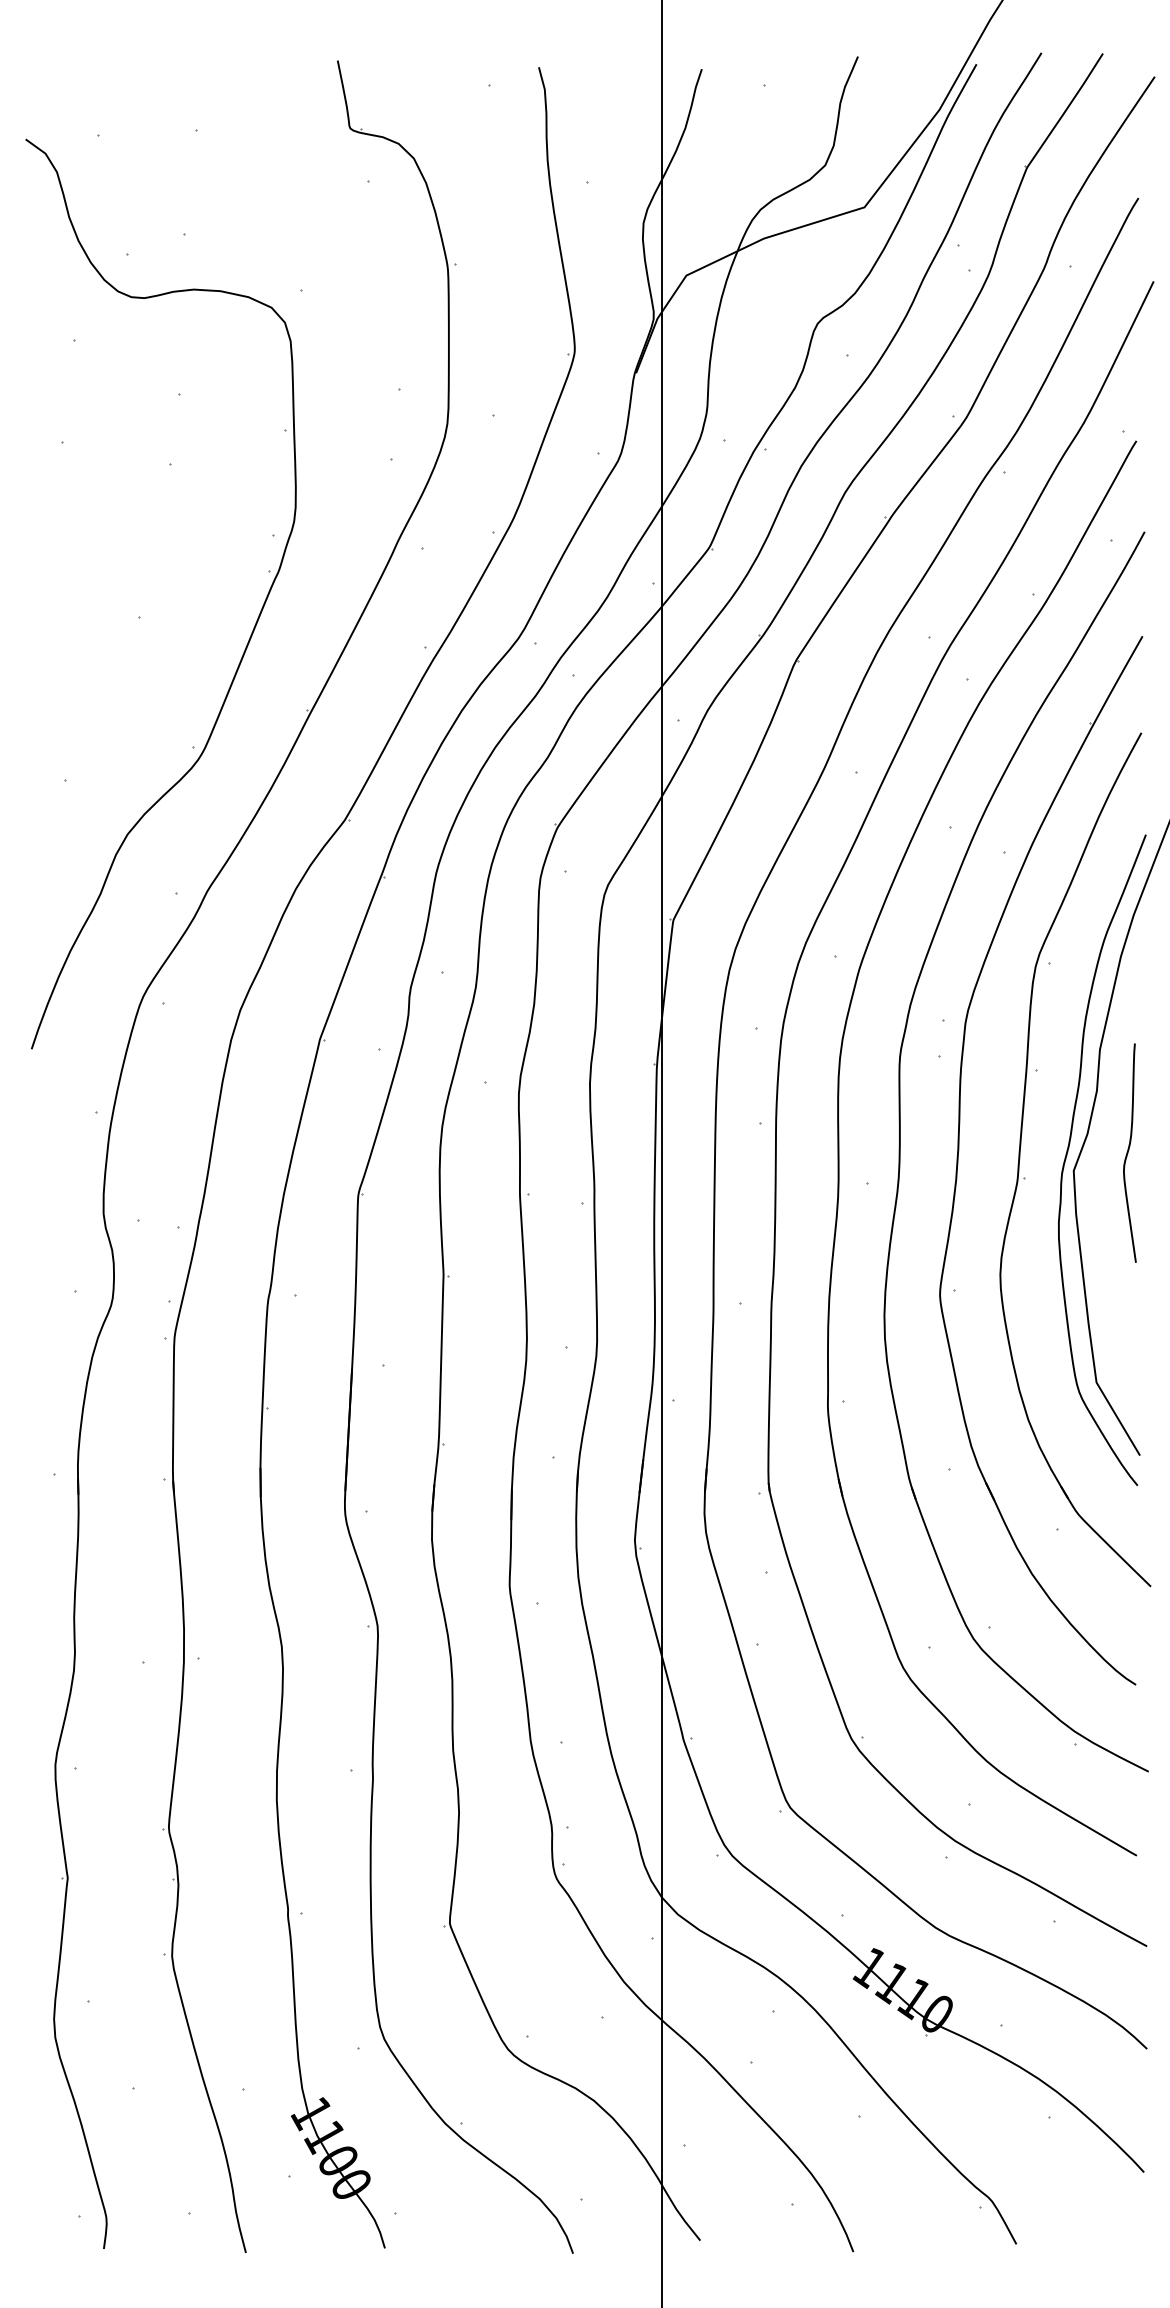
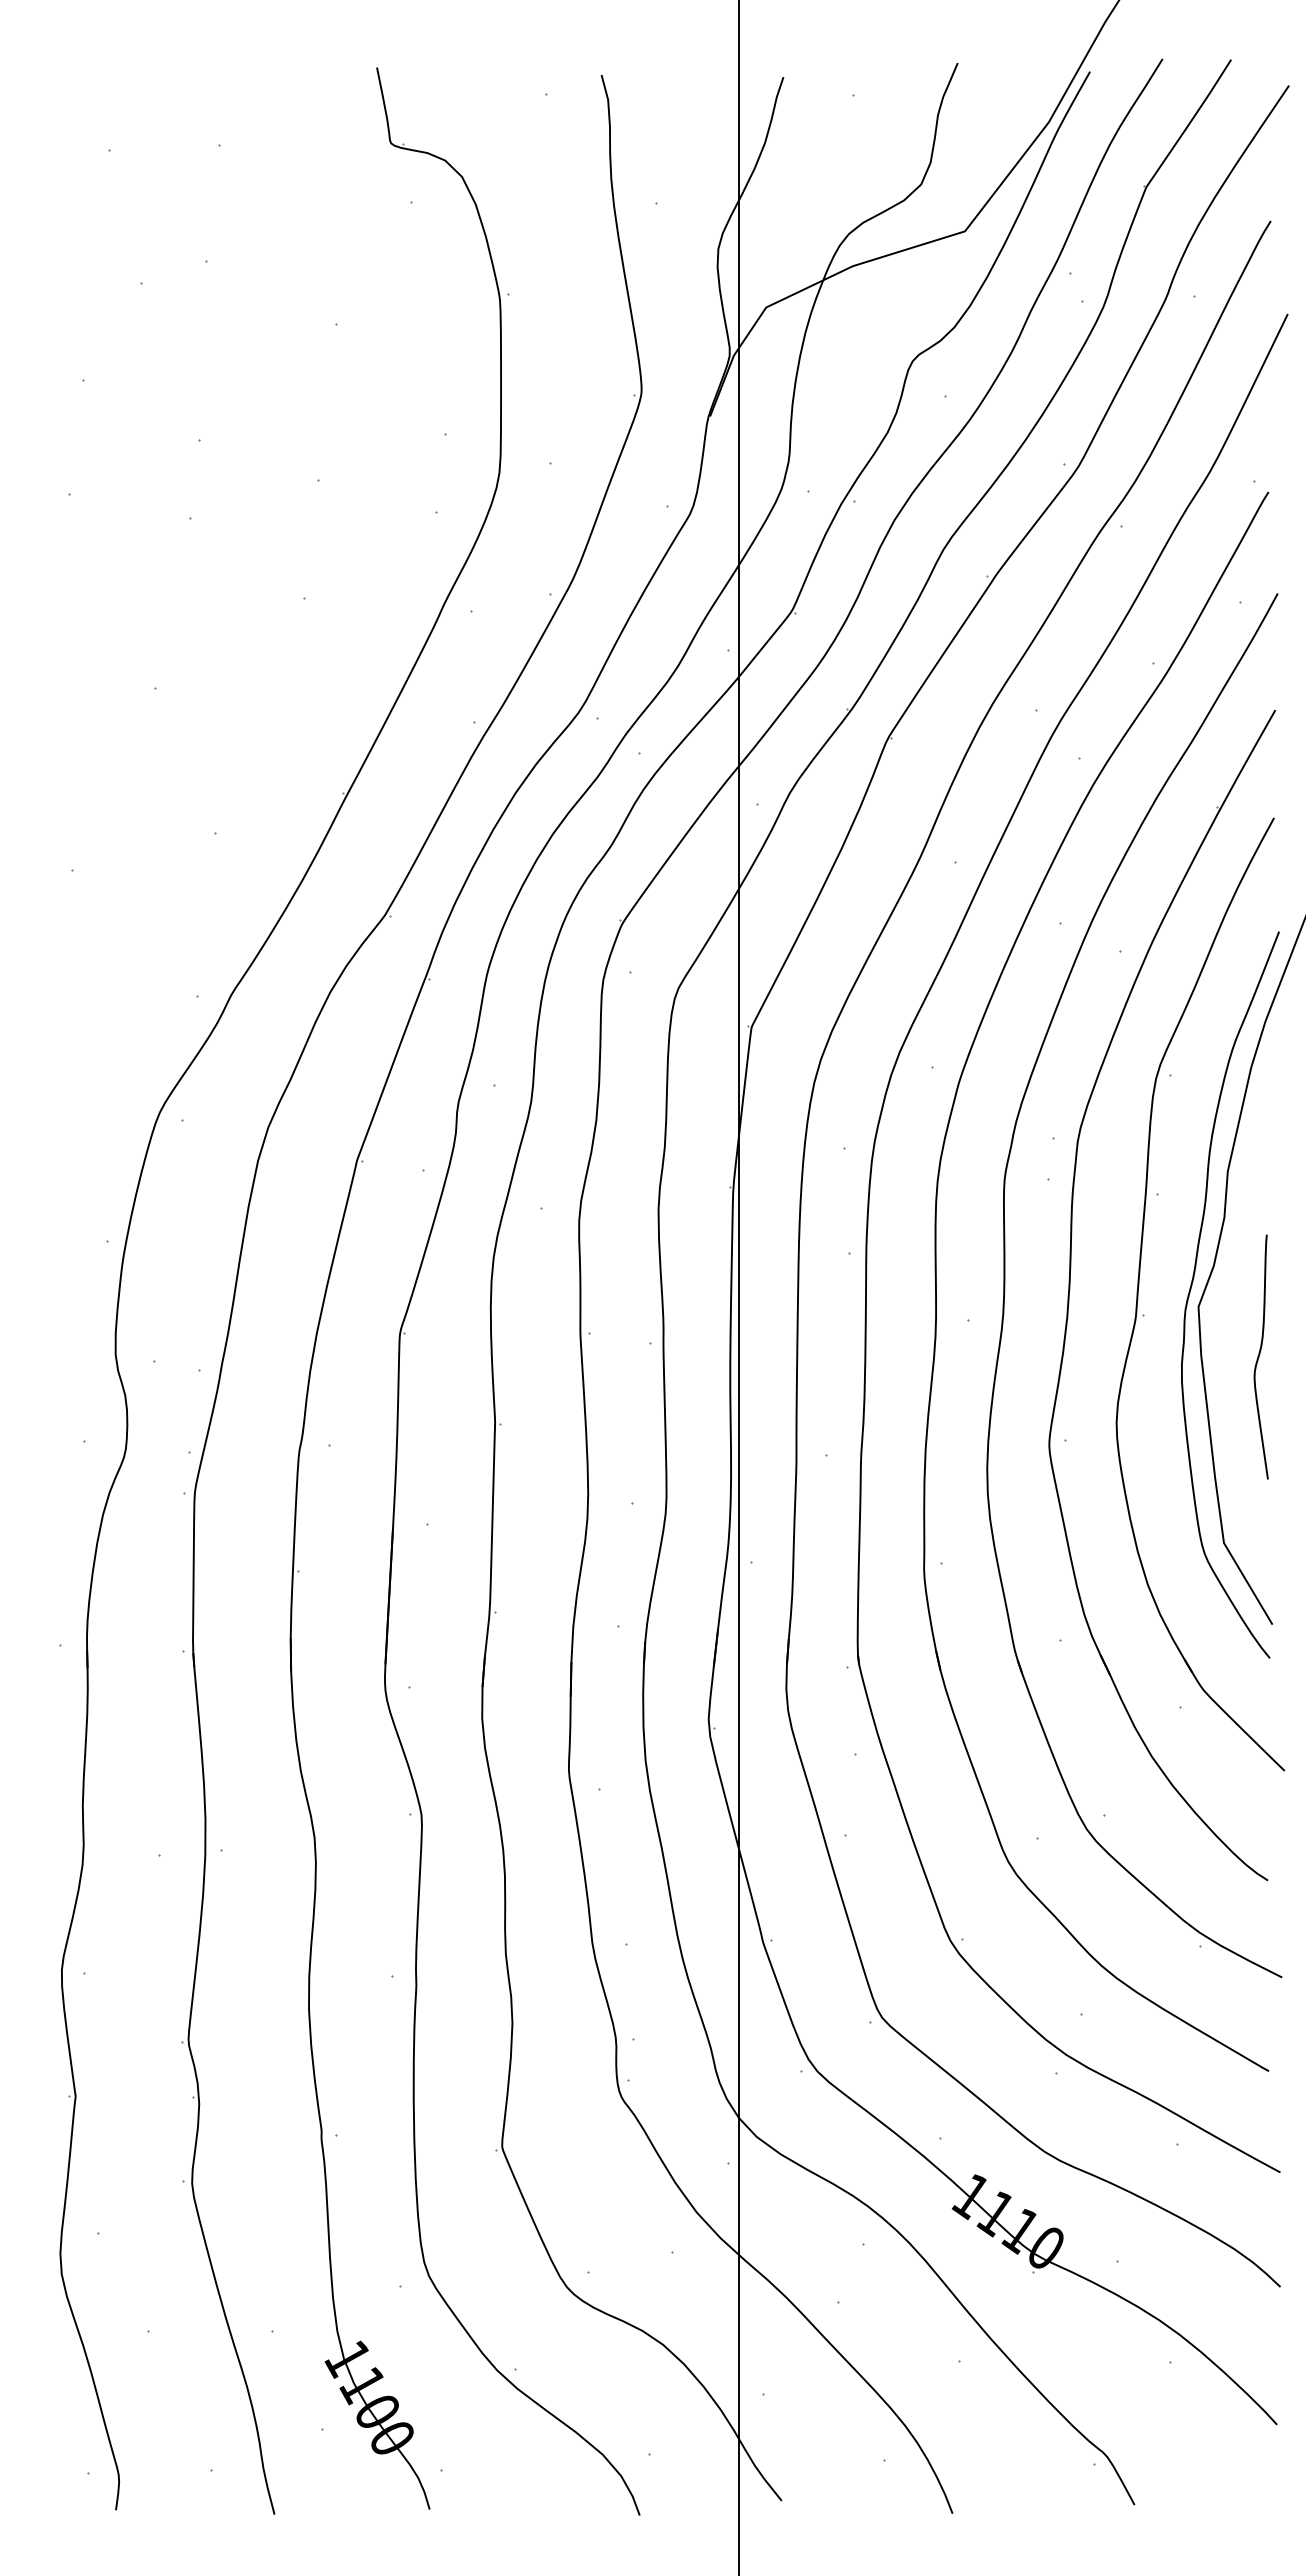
part: (251, 633) -> (280, 706), removed
curve: (1128, 1152) -> (1259, 1356), moved

